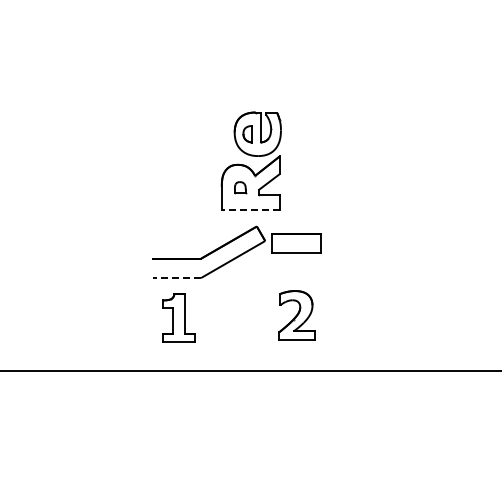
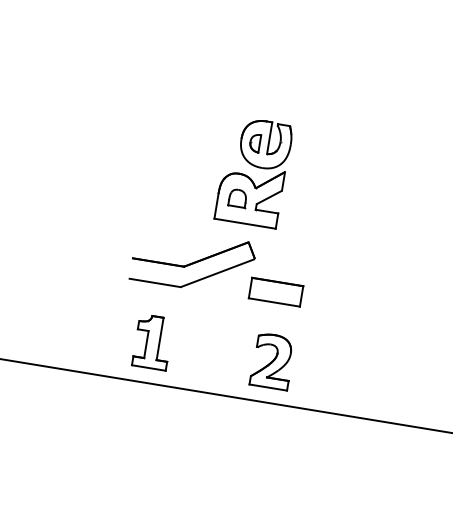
part: (240, 187) -> (238, 198), size x1.43
line: (250, 209) -> (244, 223), dashed -> solid
part: (296, 243) -> (275, 292), moved
line: (176, 278) -> (154, 283), dashed -> solid
part: (296, 315) -> (272, 361), moved
part: (178, 317) -> (152, 341), moved

